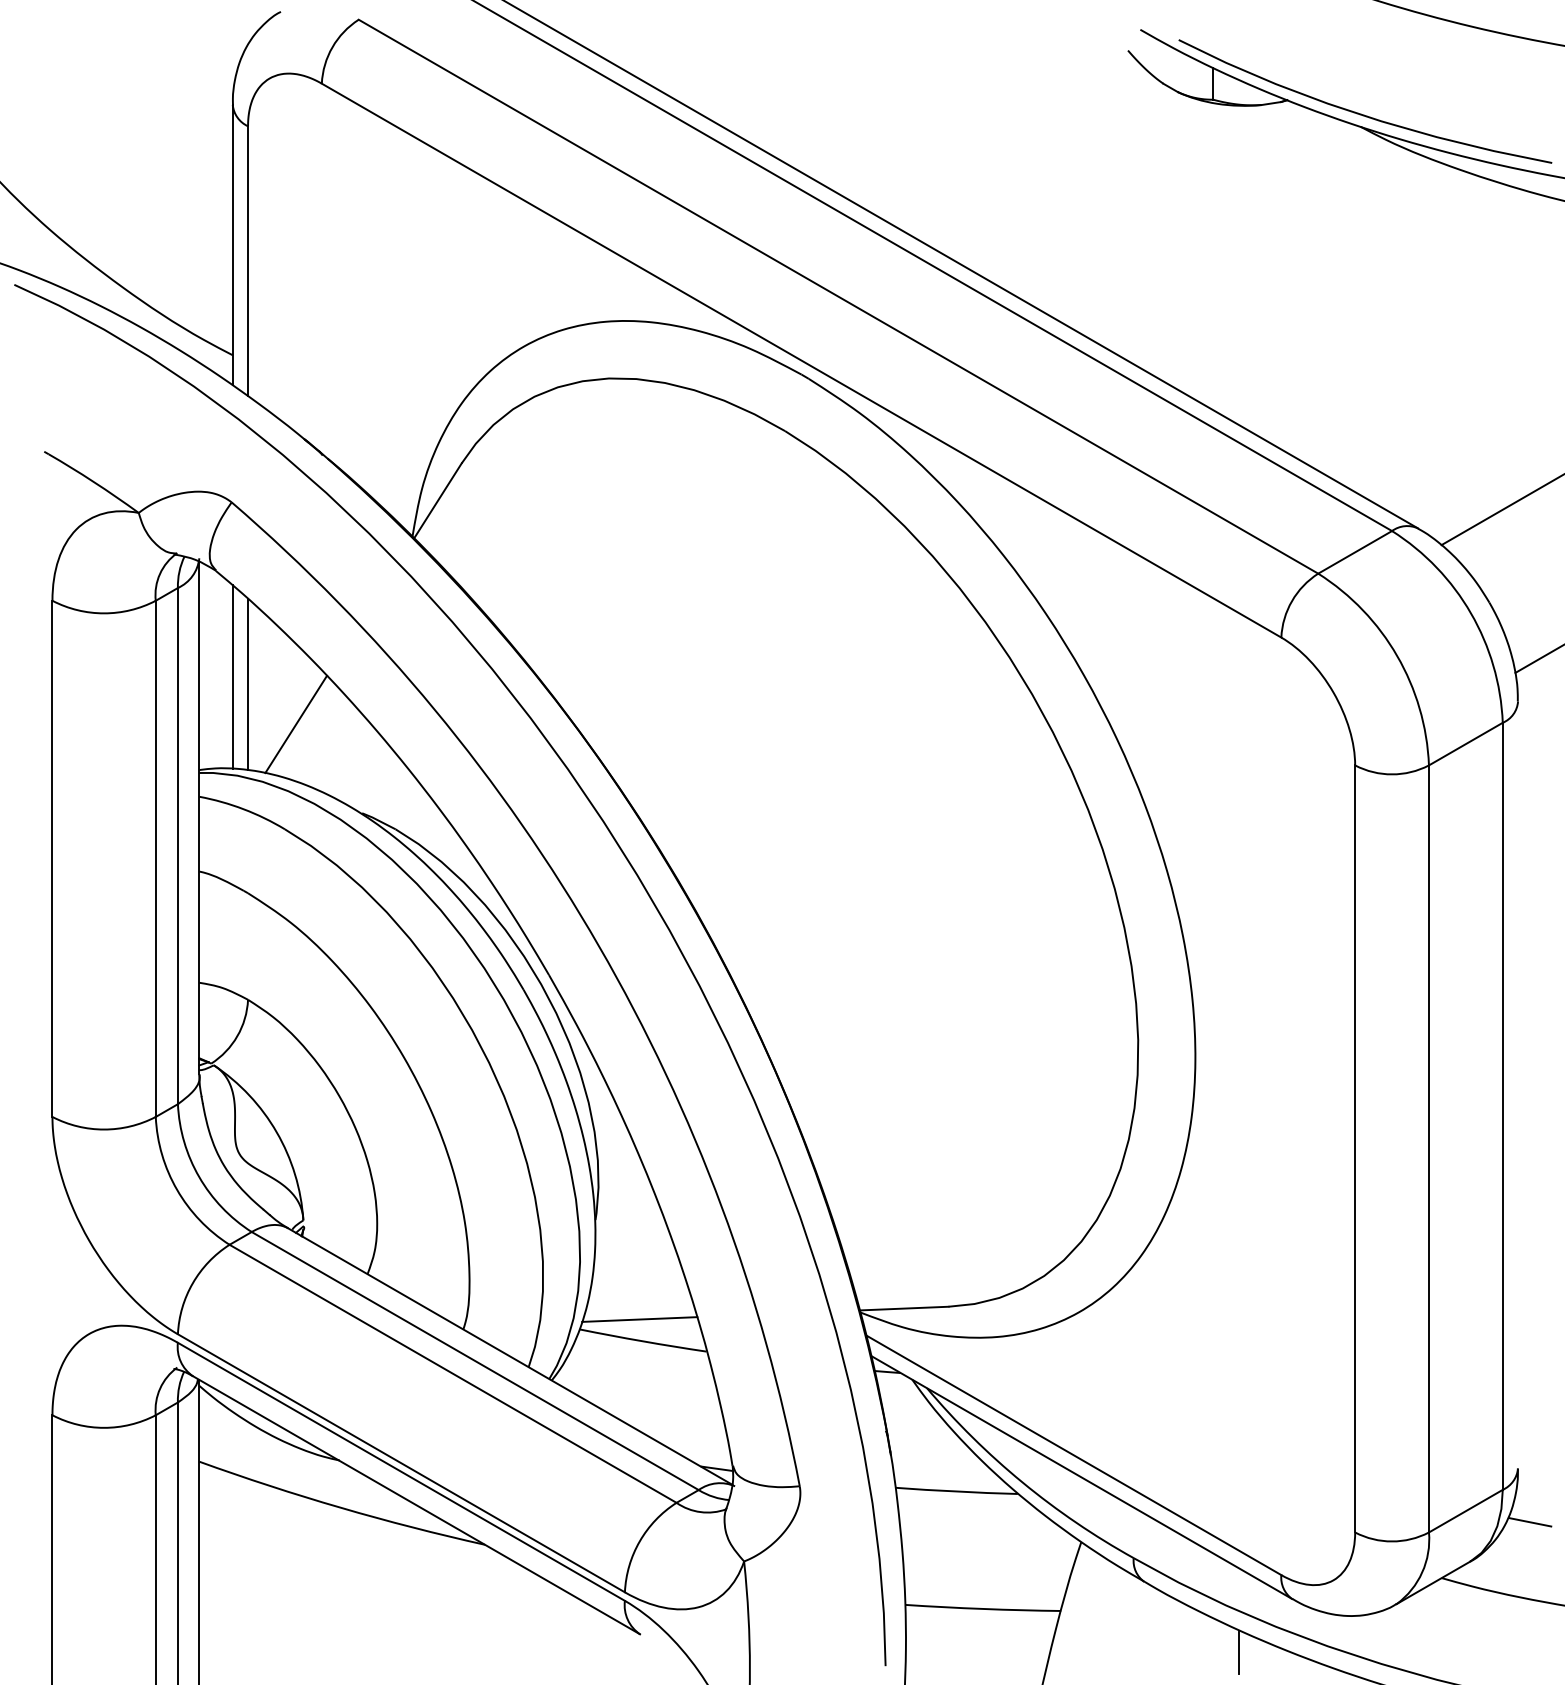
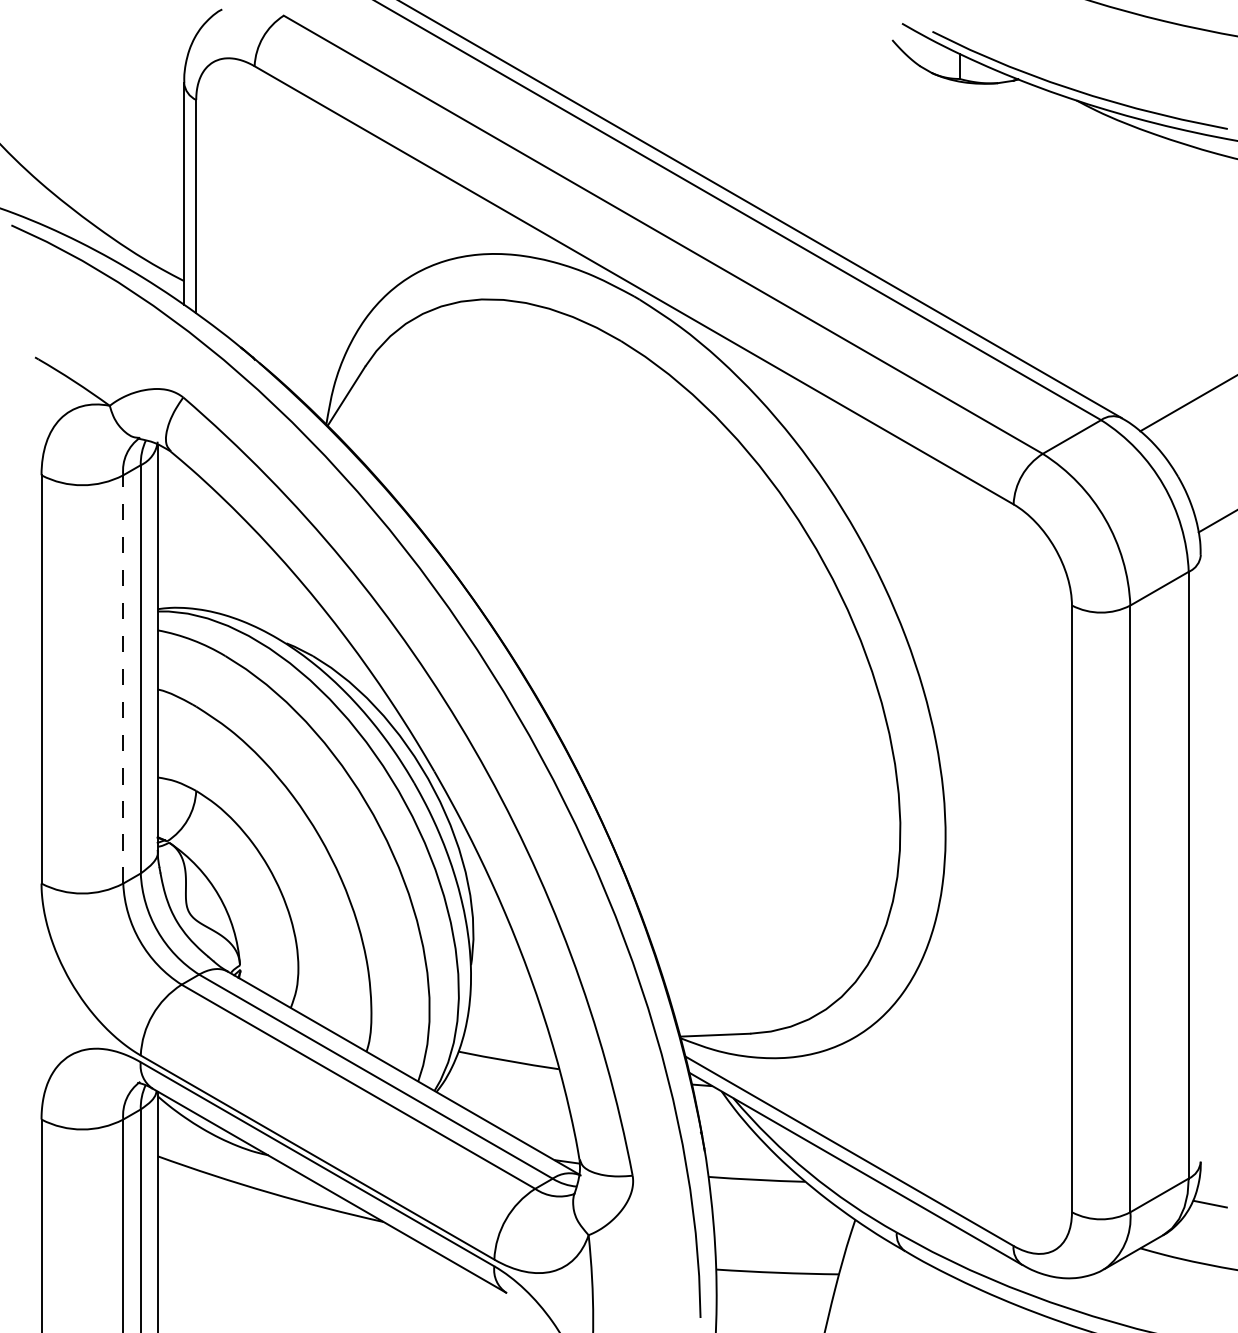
line: (232, 676) -> (183, 535), removed
line: (248, 684) -> (196, 541), removed
line: (296, 724) -> (234, 573), removed
line: (155, 858) -> (123, 679), solid -> dashed
line: (639, 1319) -> (505, 1043), removed
line: (1238, 1652) -> (979, 1307), removed

